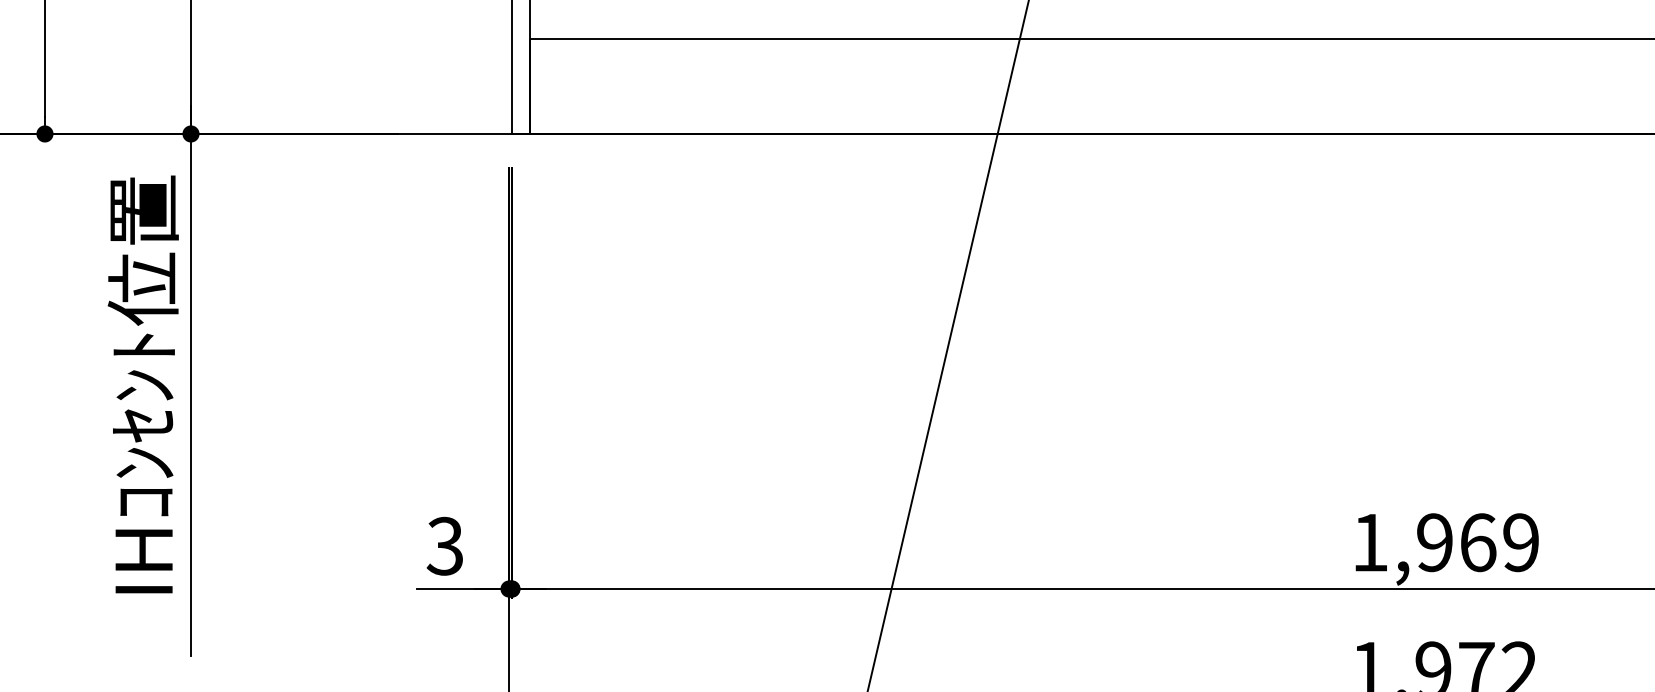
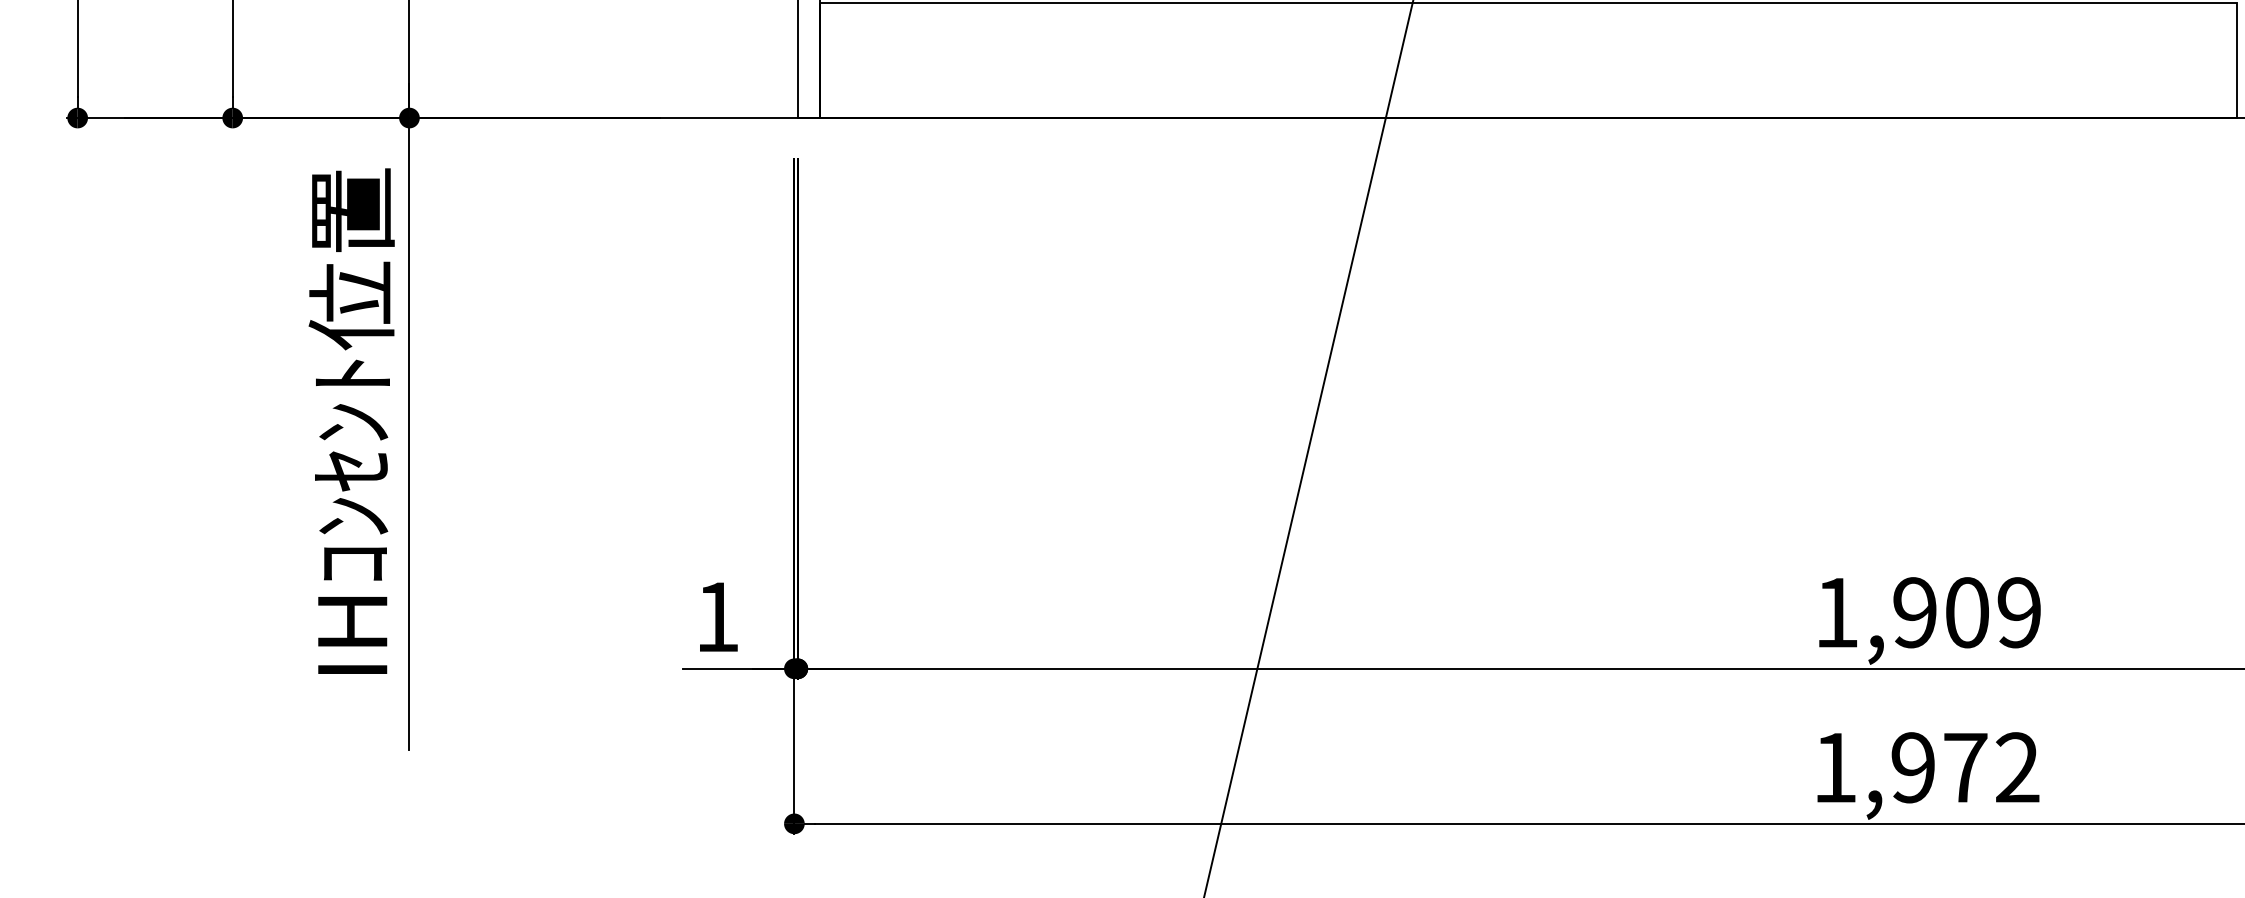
text: (1478, 542) -> (1967, 612), 1,969 -> 1,909
text: (444, 545) -> (716, 616), 3 -> 1

